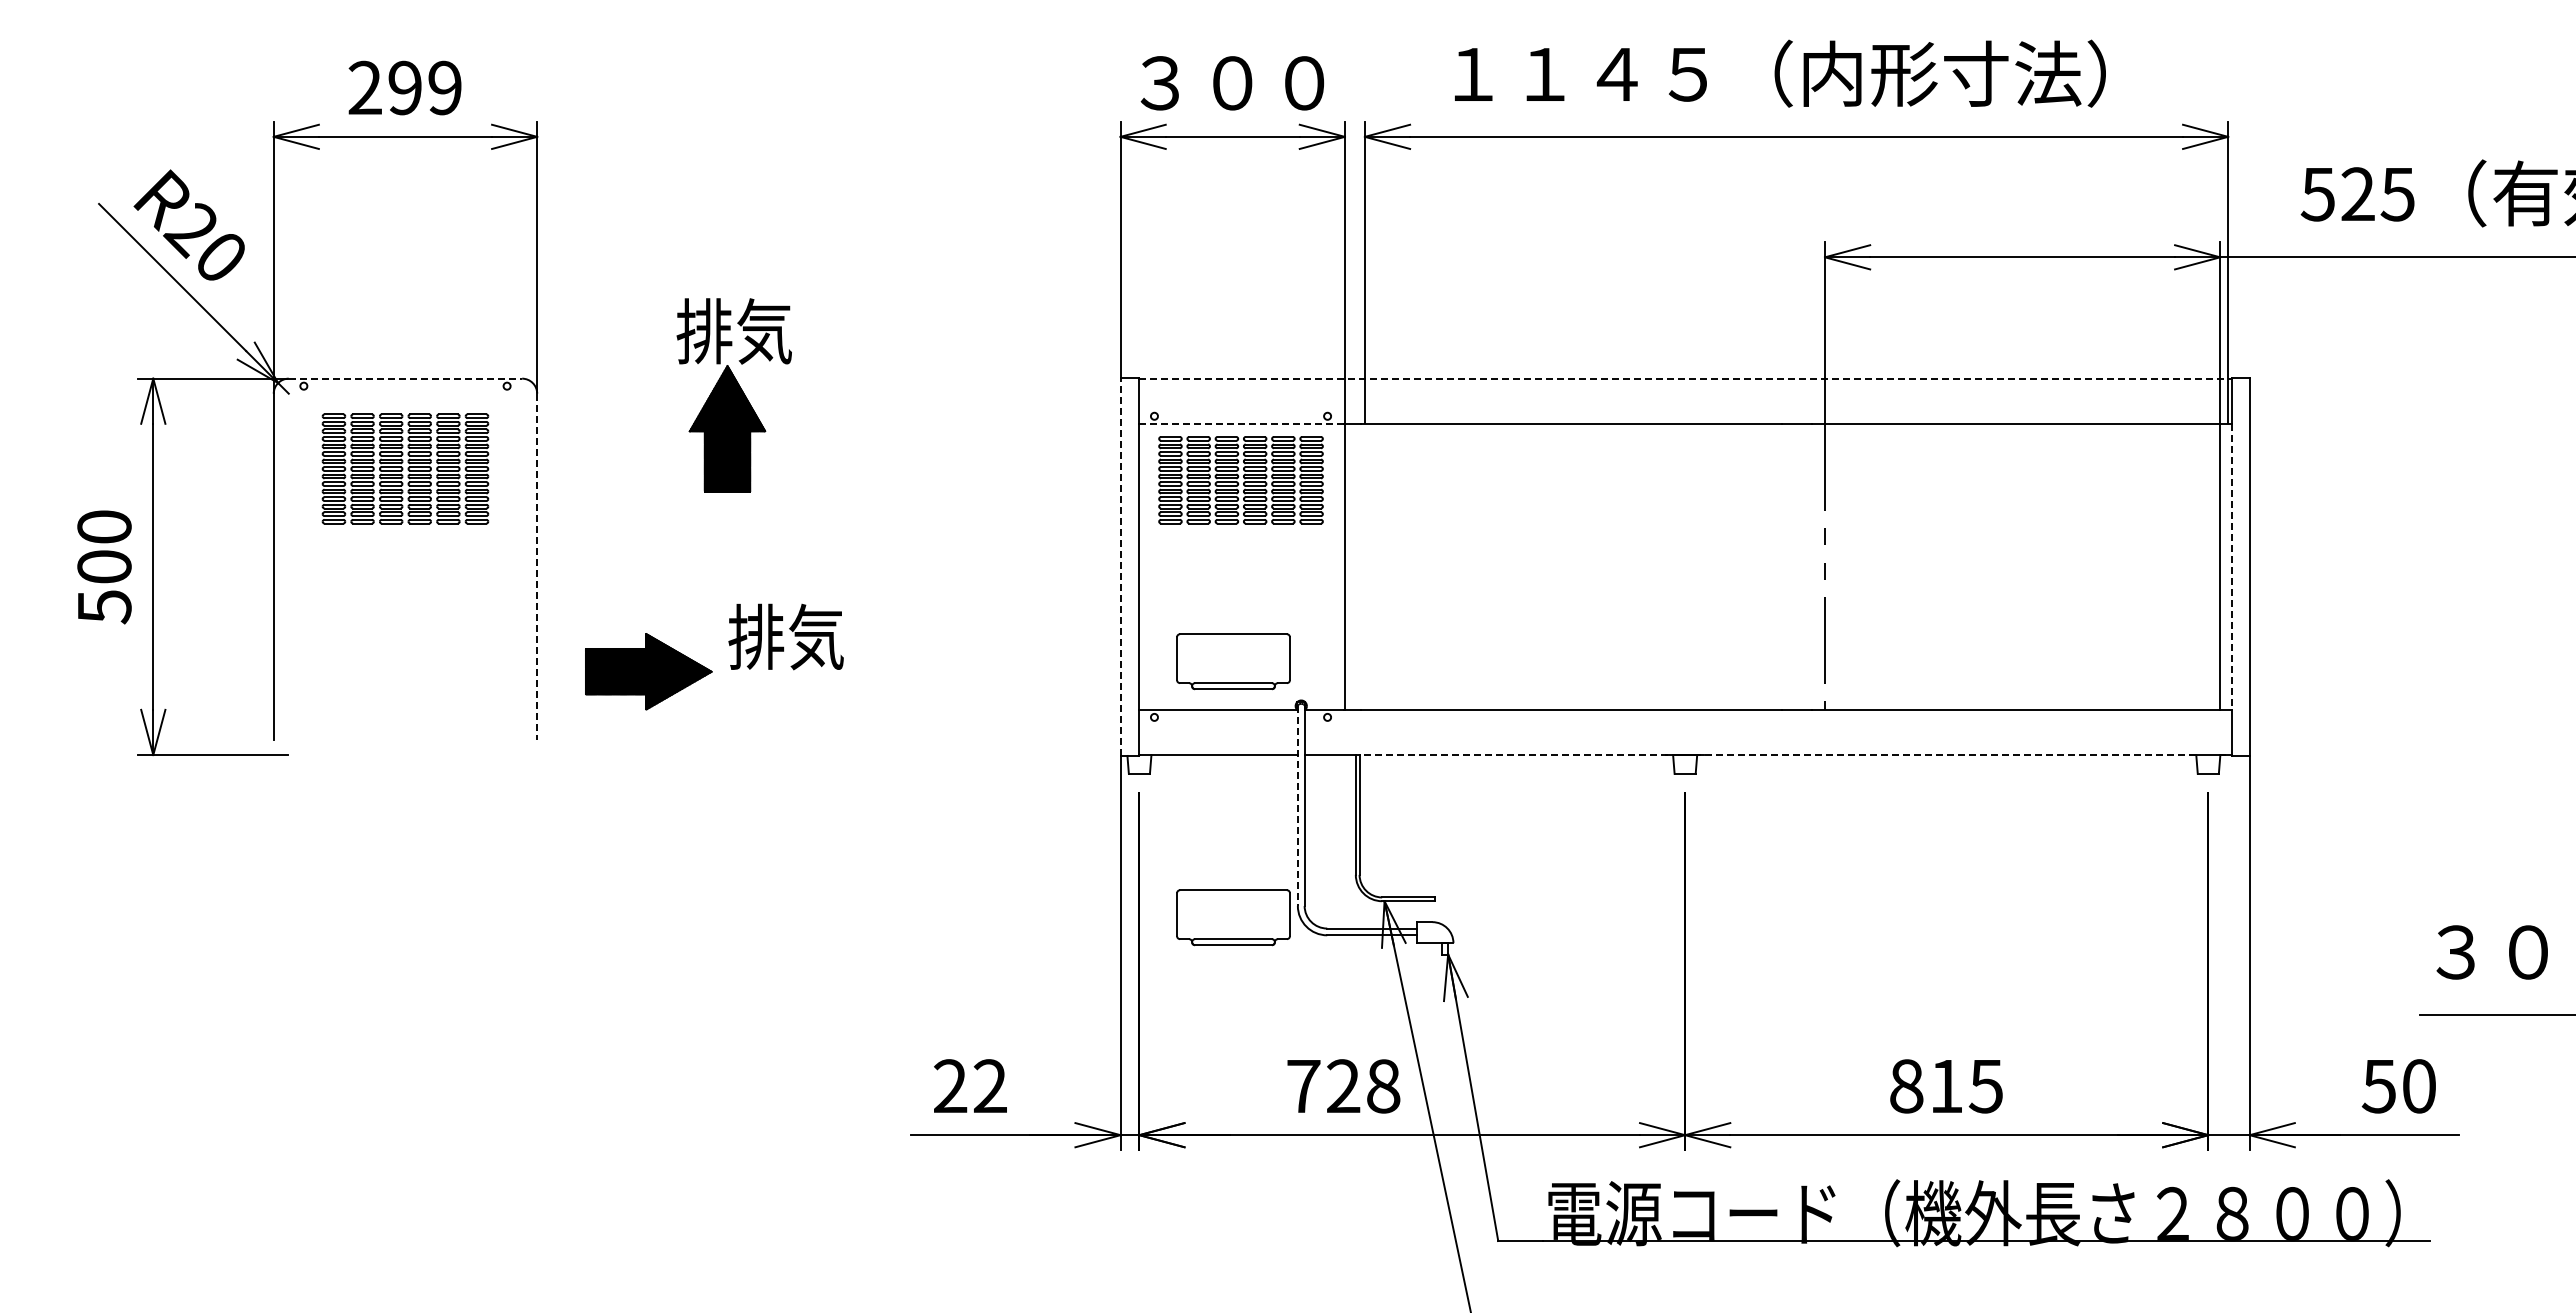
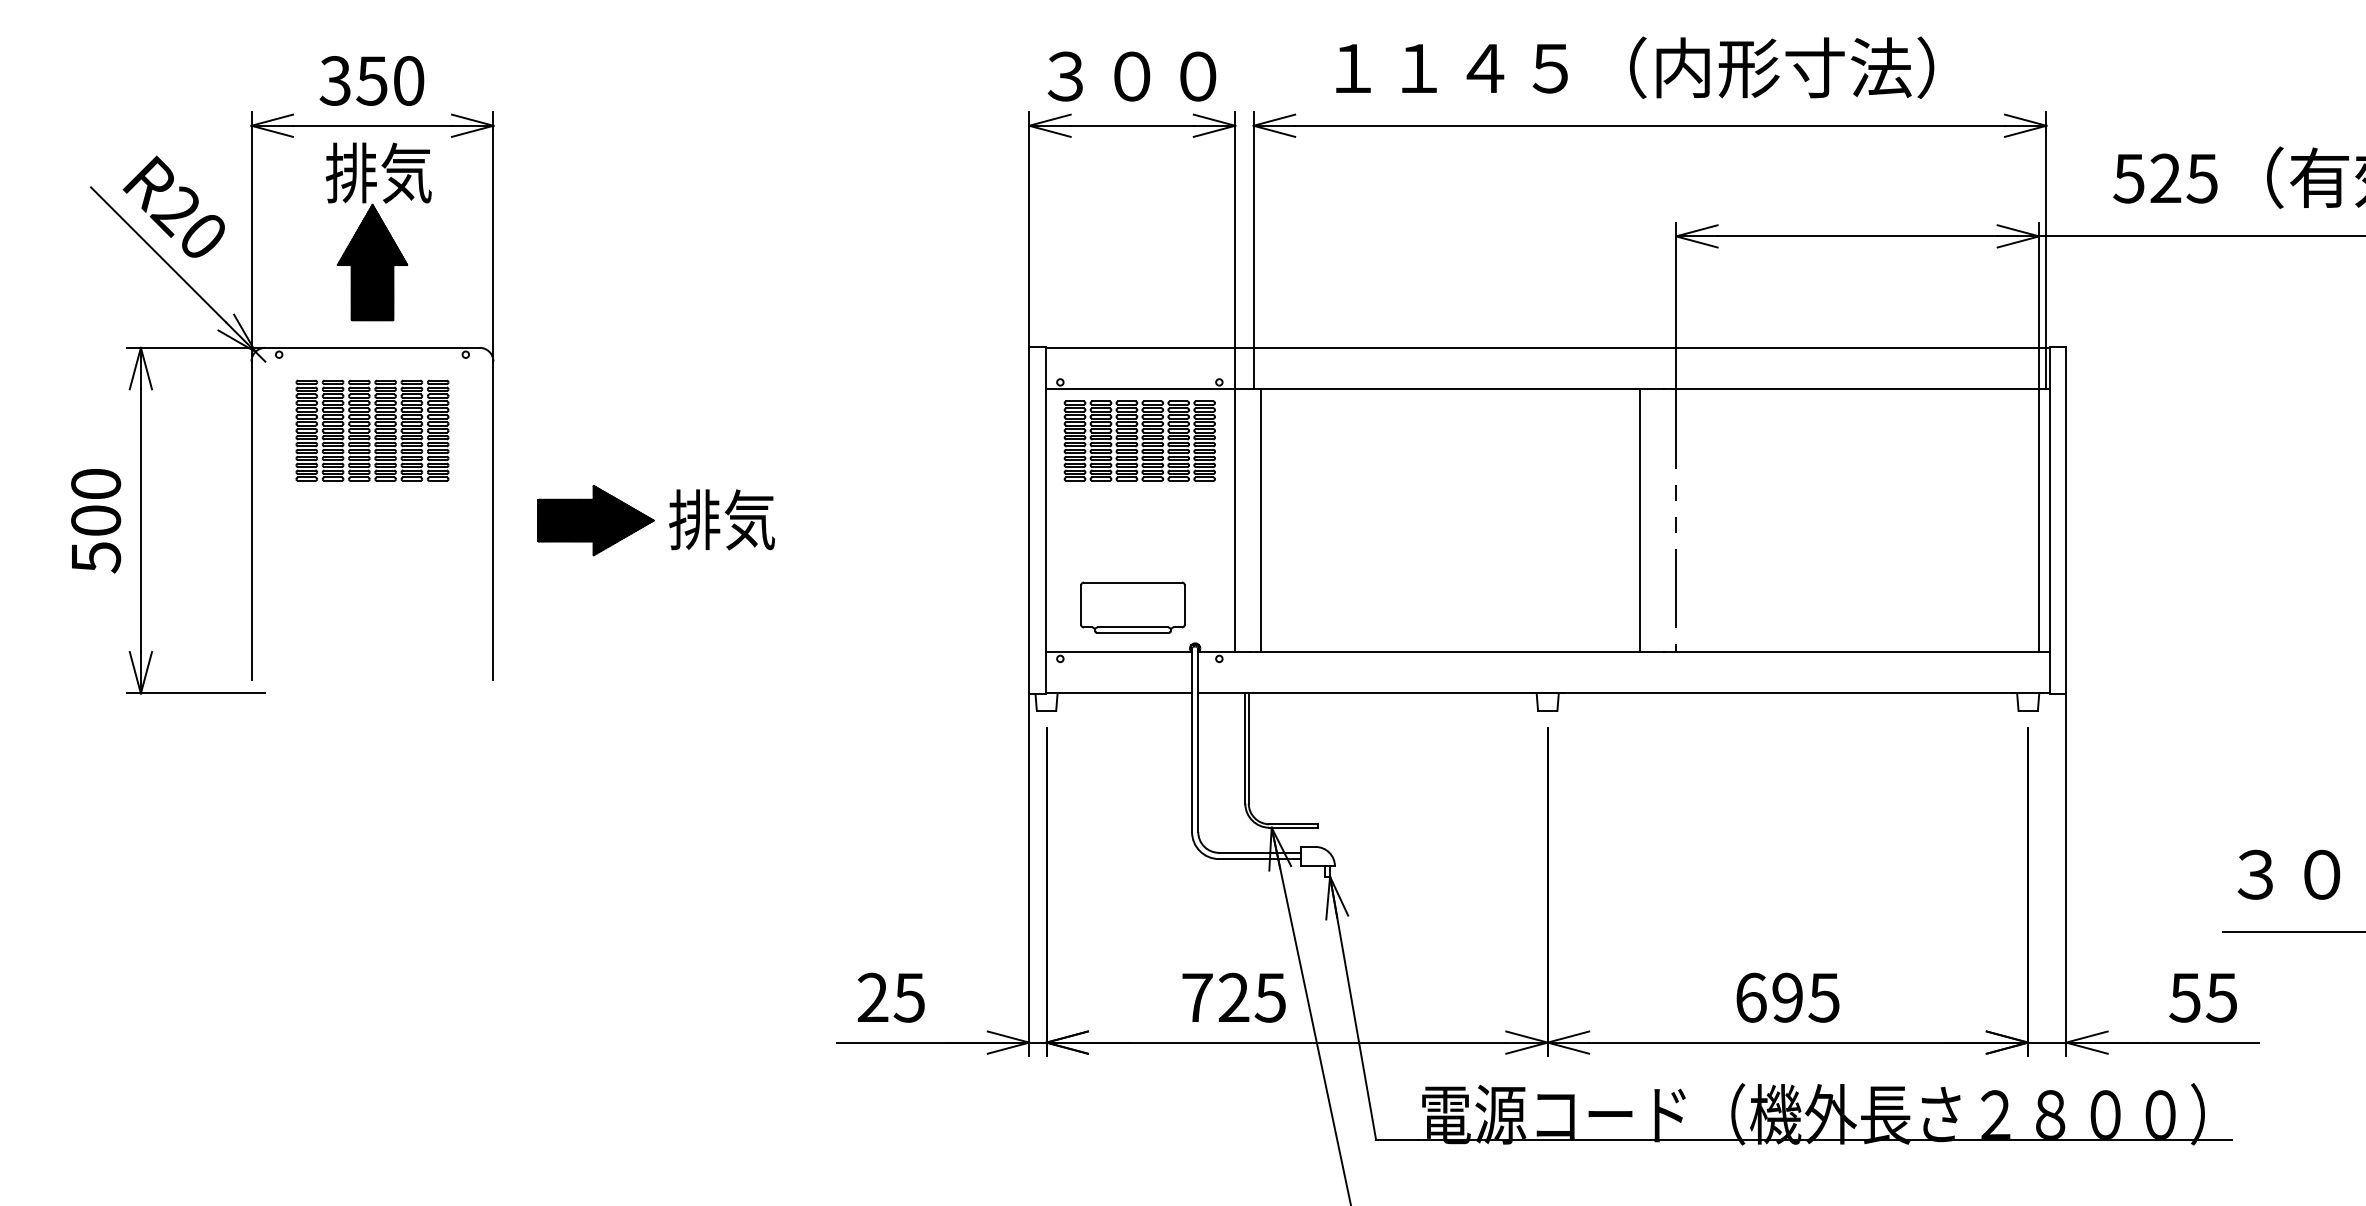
text: (404, 87) -> (371, 80), 299 -> 350
line: (405, 378) -> (372, 347), dashed -> solid
line: (1685, 378) -> (1548, 347), dashed -> solid
part: (733, 395) -> (378, 231), moved
line: (1241, 423) -> (1140, 389), dashed -> solid
line: (1120, 566) -> (1029, 520), dashed -> solid
line: (1372, 566) -> (1260, 520), added
line: (1785, 566) -> (1639, 520), added
line: (537, 567) -> (493, 521), dashed -> solid
line: (2231, 567) -> (2049, 521), dashed -> solid
text: (785, 636) -> (721, 519), moved
part: (648, 671) -> (595, 520), moved
line: (1777, 755) -> (1632, 693), dashed -> solid
line: (1297, 806) -> (1191, 740), dashed -> solid
part: (1233, 917) -> (1132, 842), removed
text: (989, 1086) -> (908, 997), 22 -> 25
text: (1383, 1086) -> (1270, 997), 728 -> 725
text: (1926, 1086) -> (1769, 997), 815 -> 695
text: (2418, 1086) -> (2221, 997), 50 -> 55

